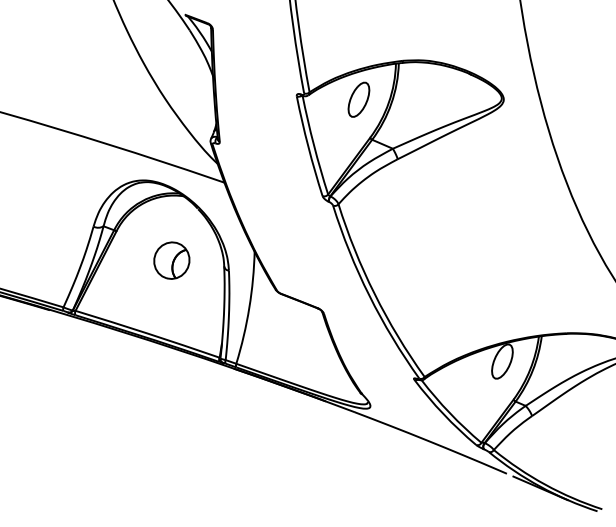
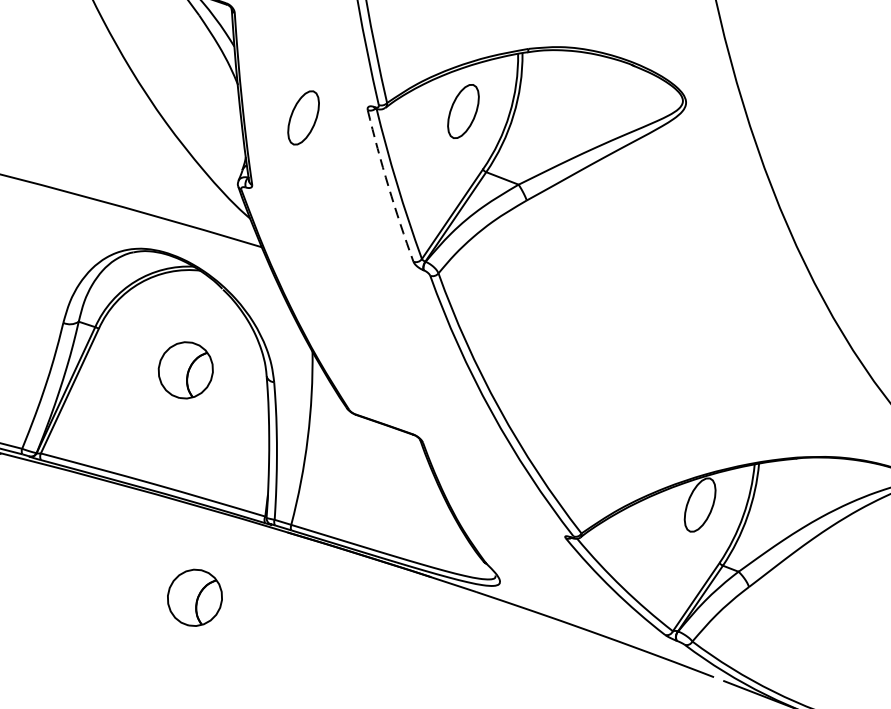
part: (254, 99) -> (302, 117), added
arc: (308, 146) -> (388, 186), solid -> dashed
part: (171, 408) -> (194, 597), added

